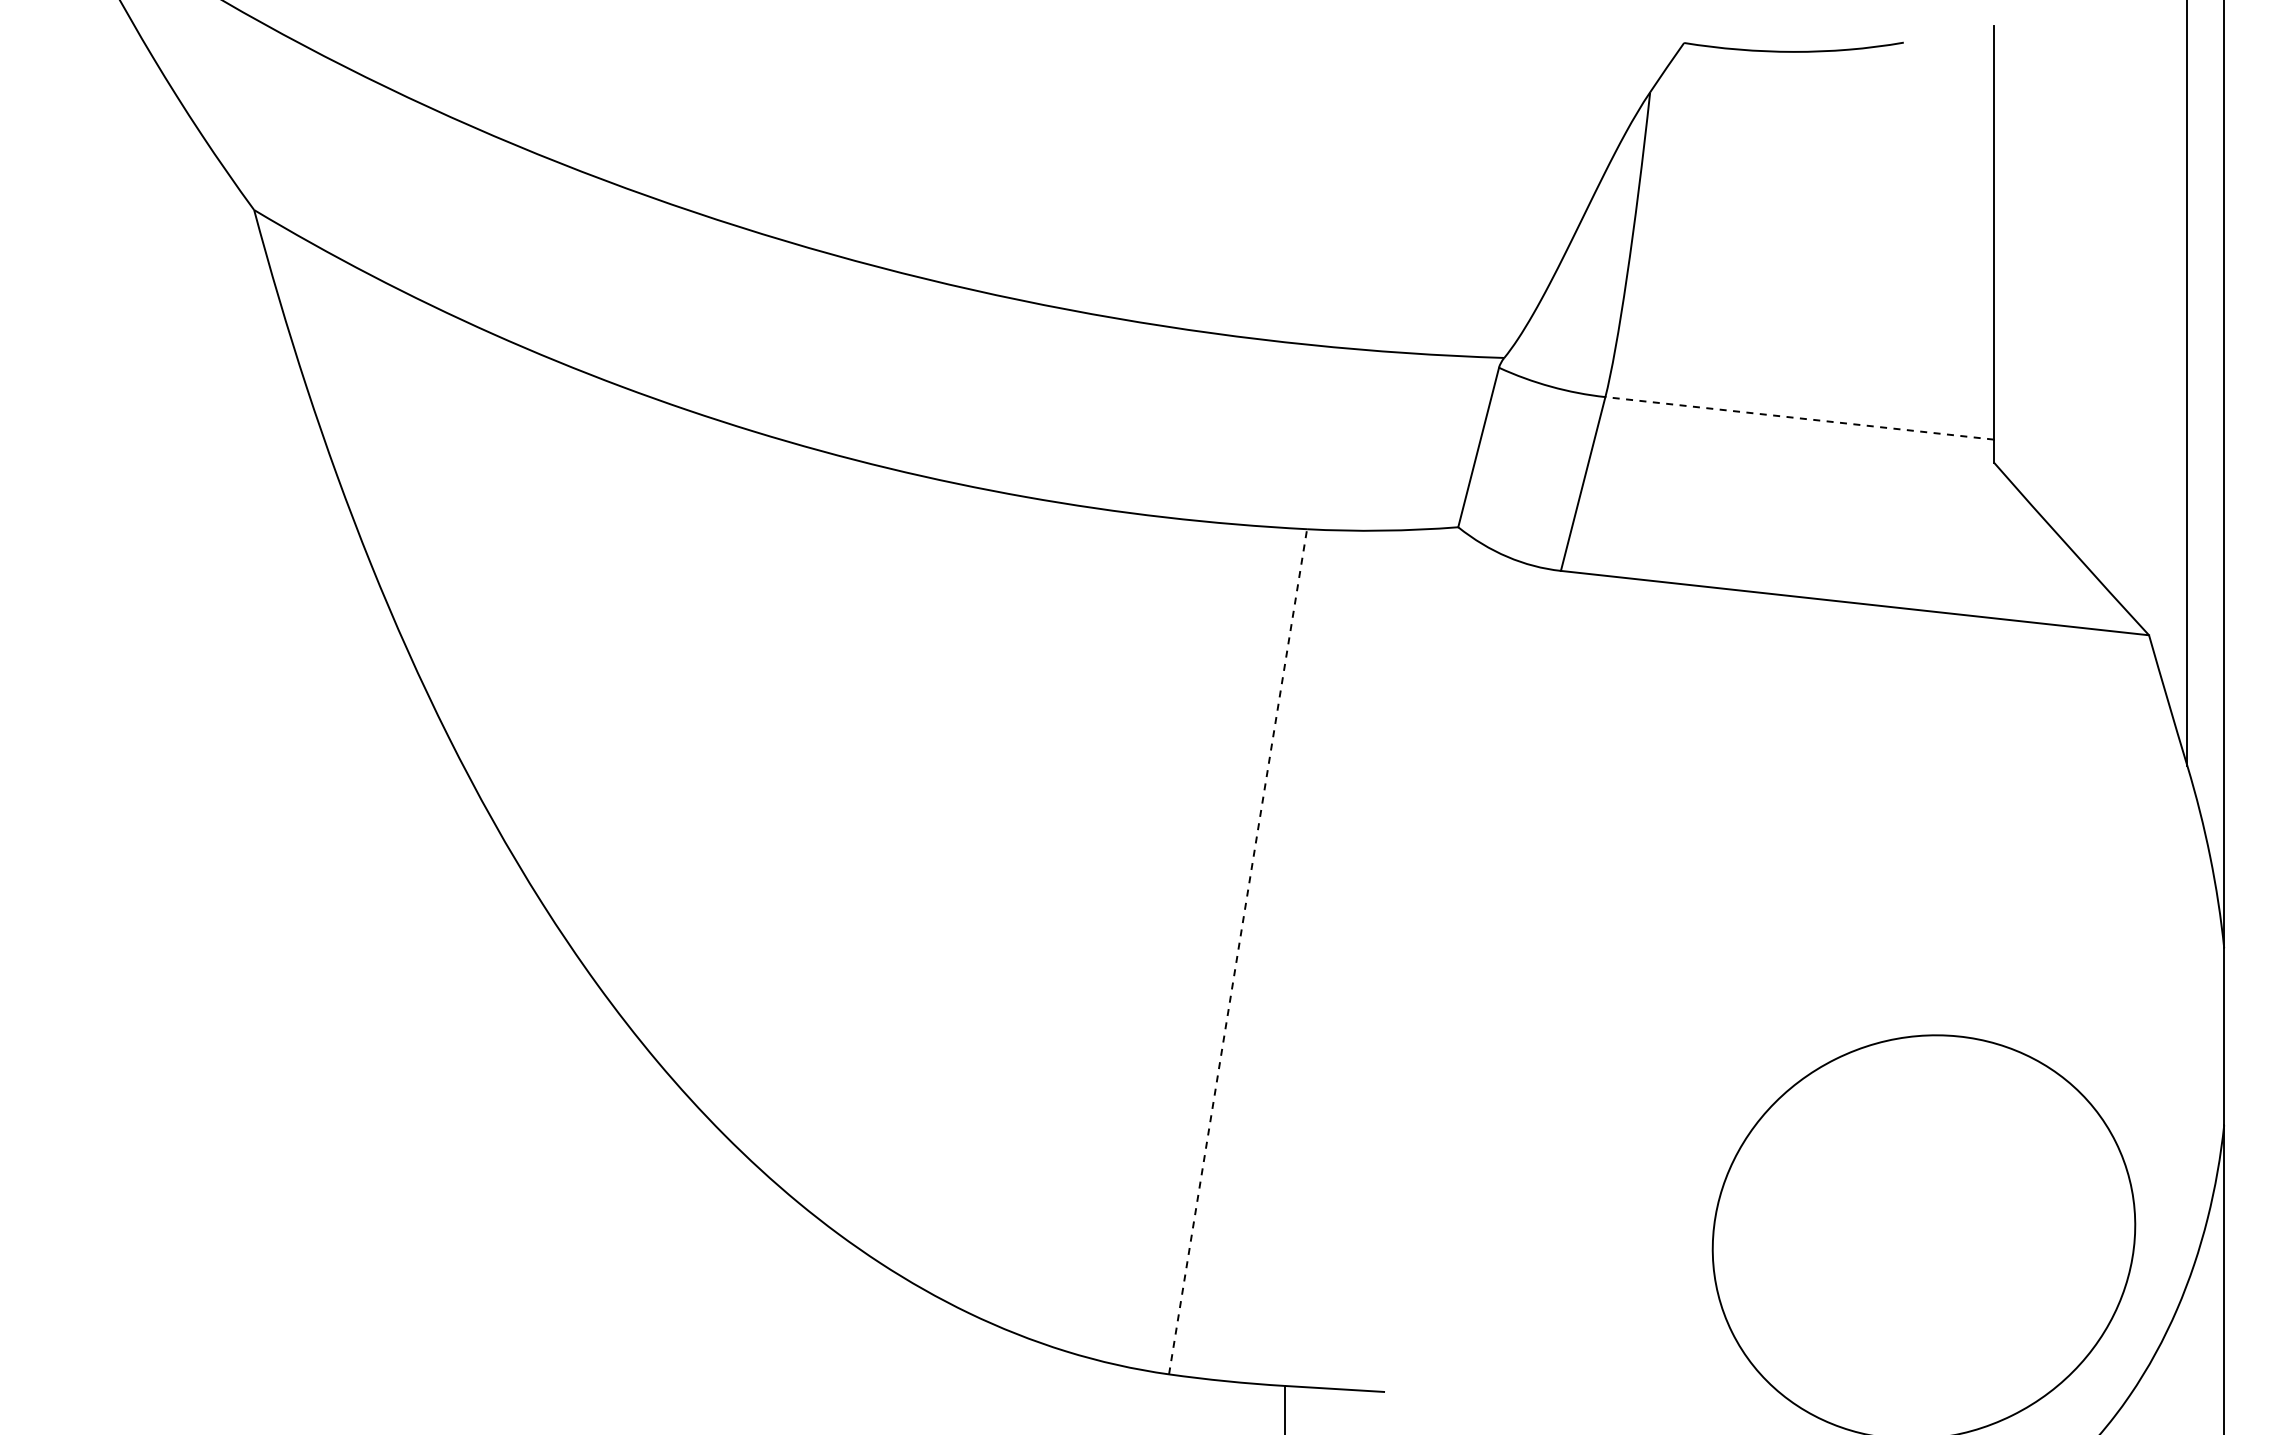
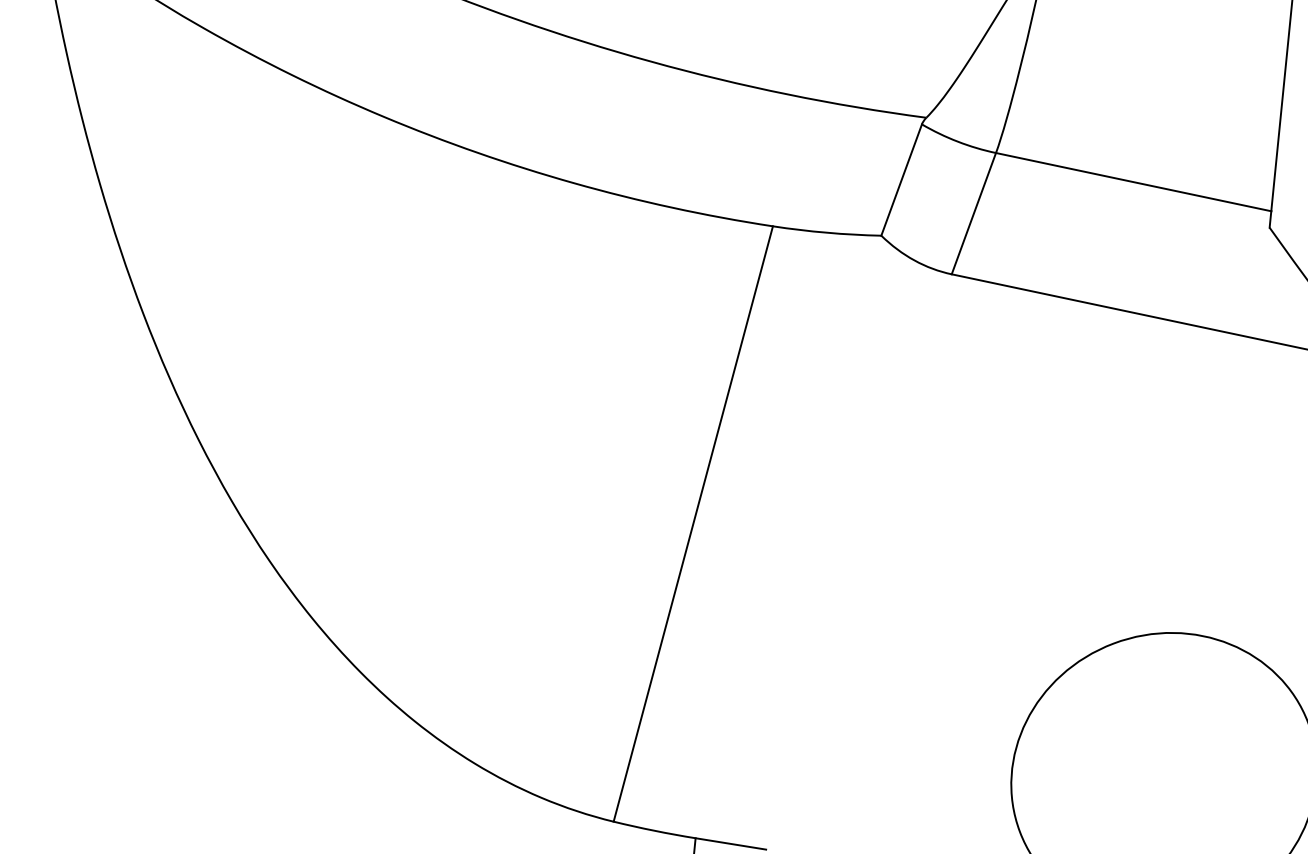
line: (1799, 418) -> (1133, 182), dashed -> solid
line: (1238, 951) -> (693, 523), dashed -> solid

